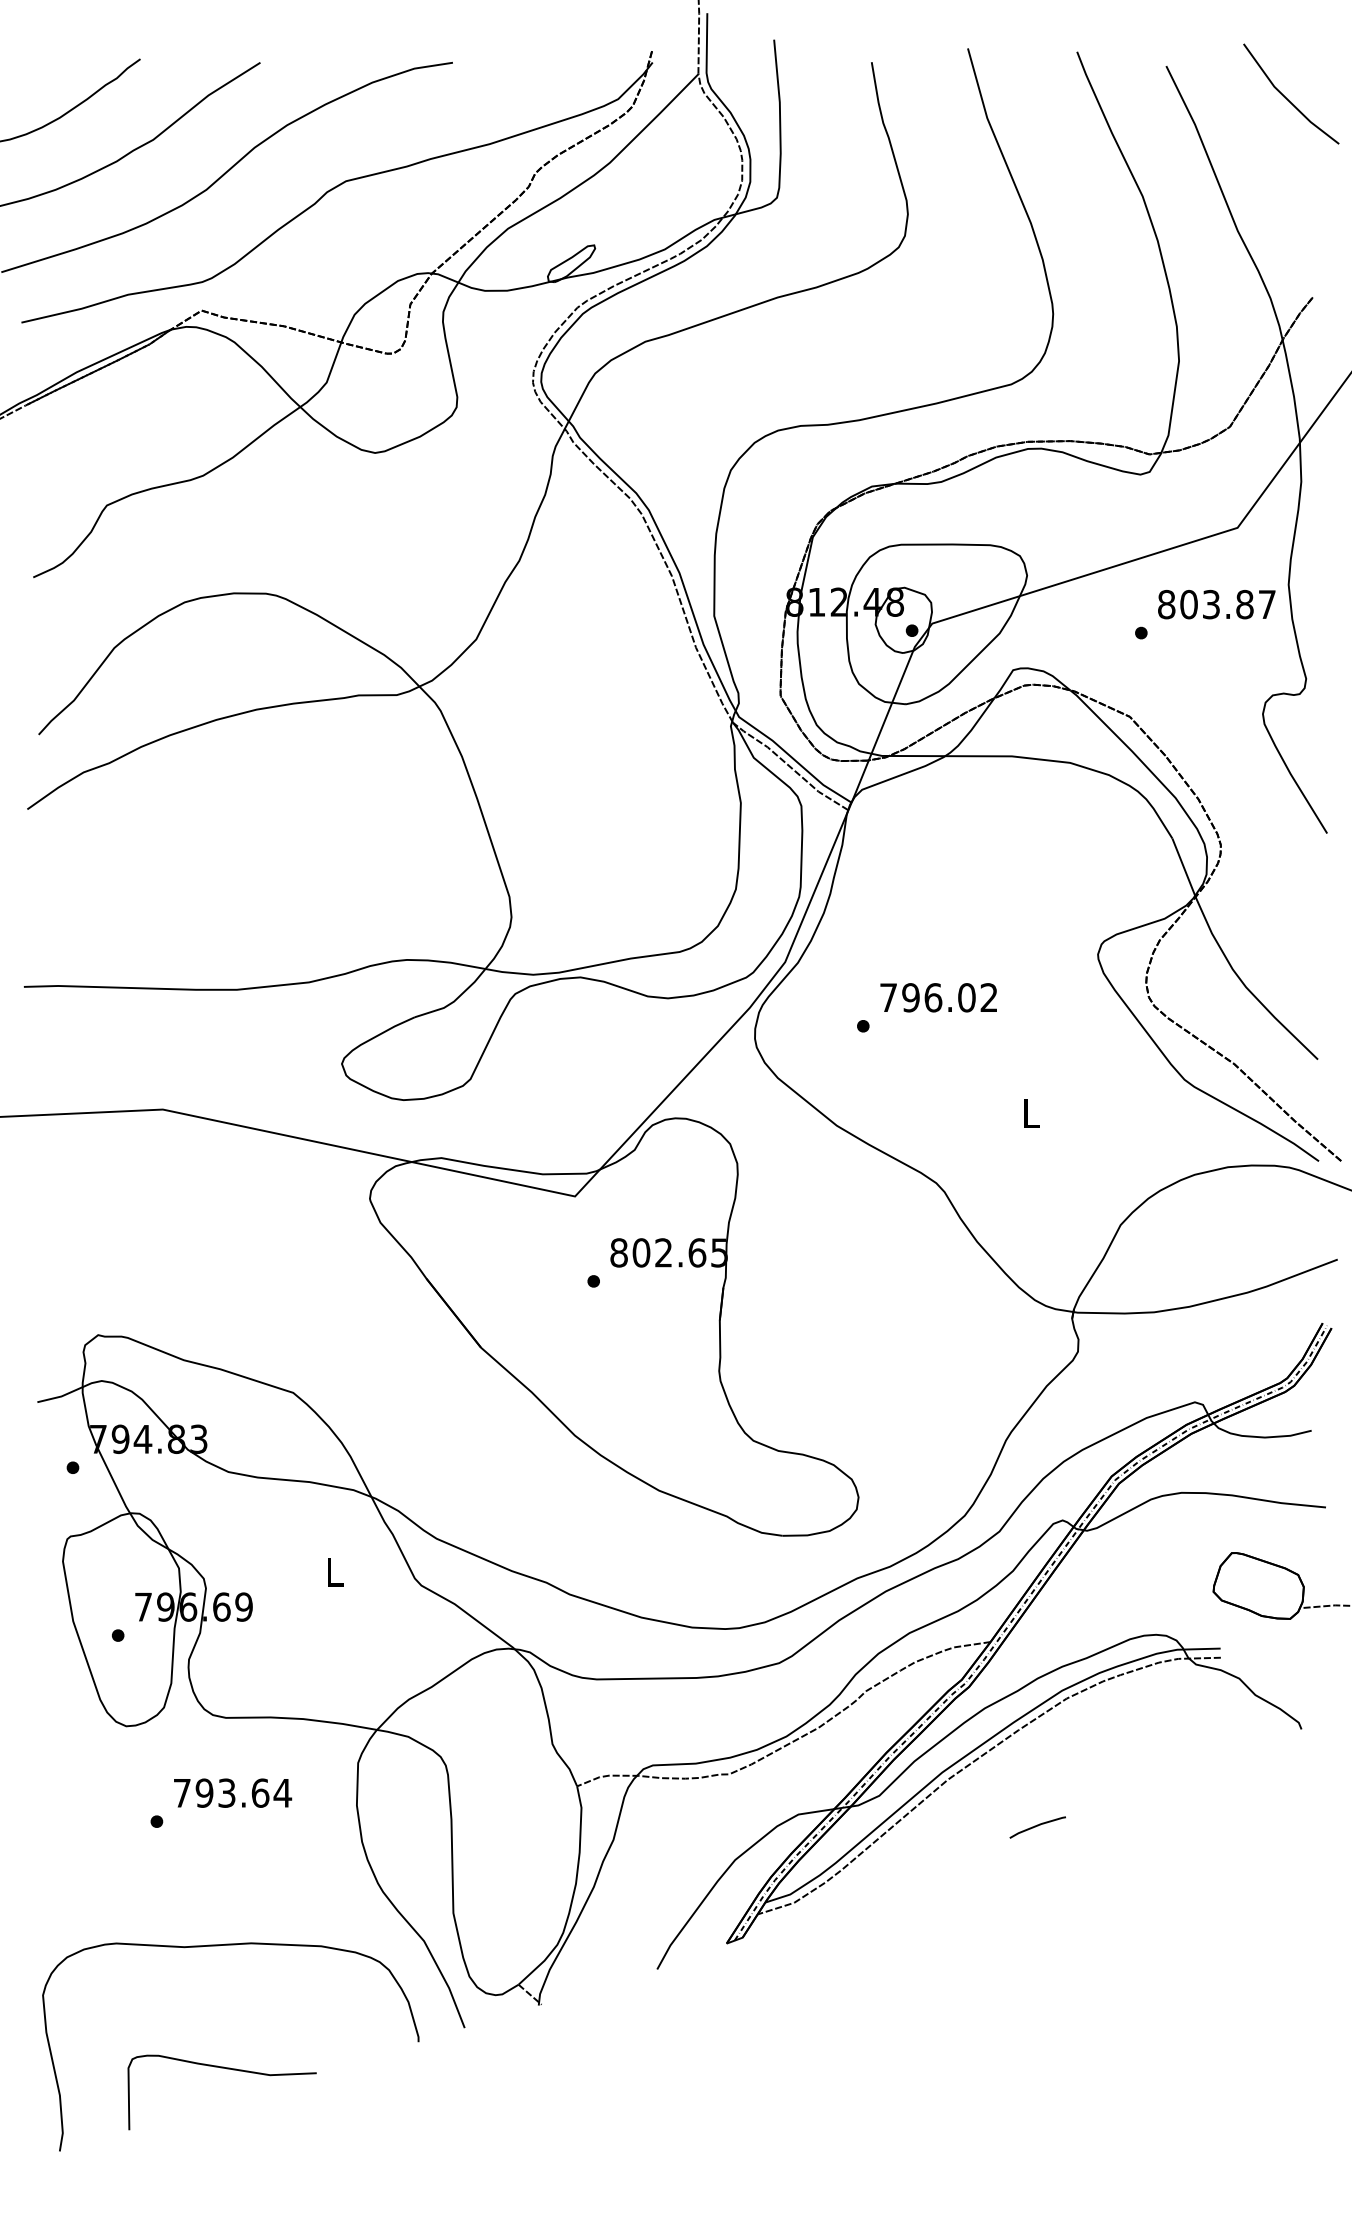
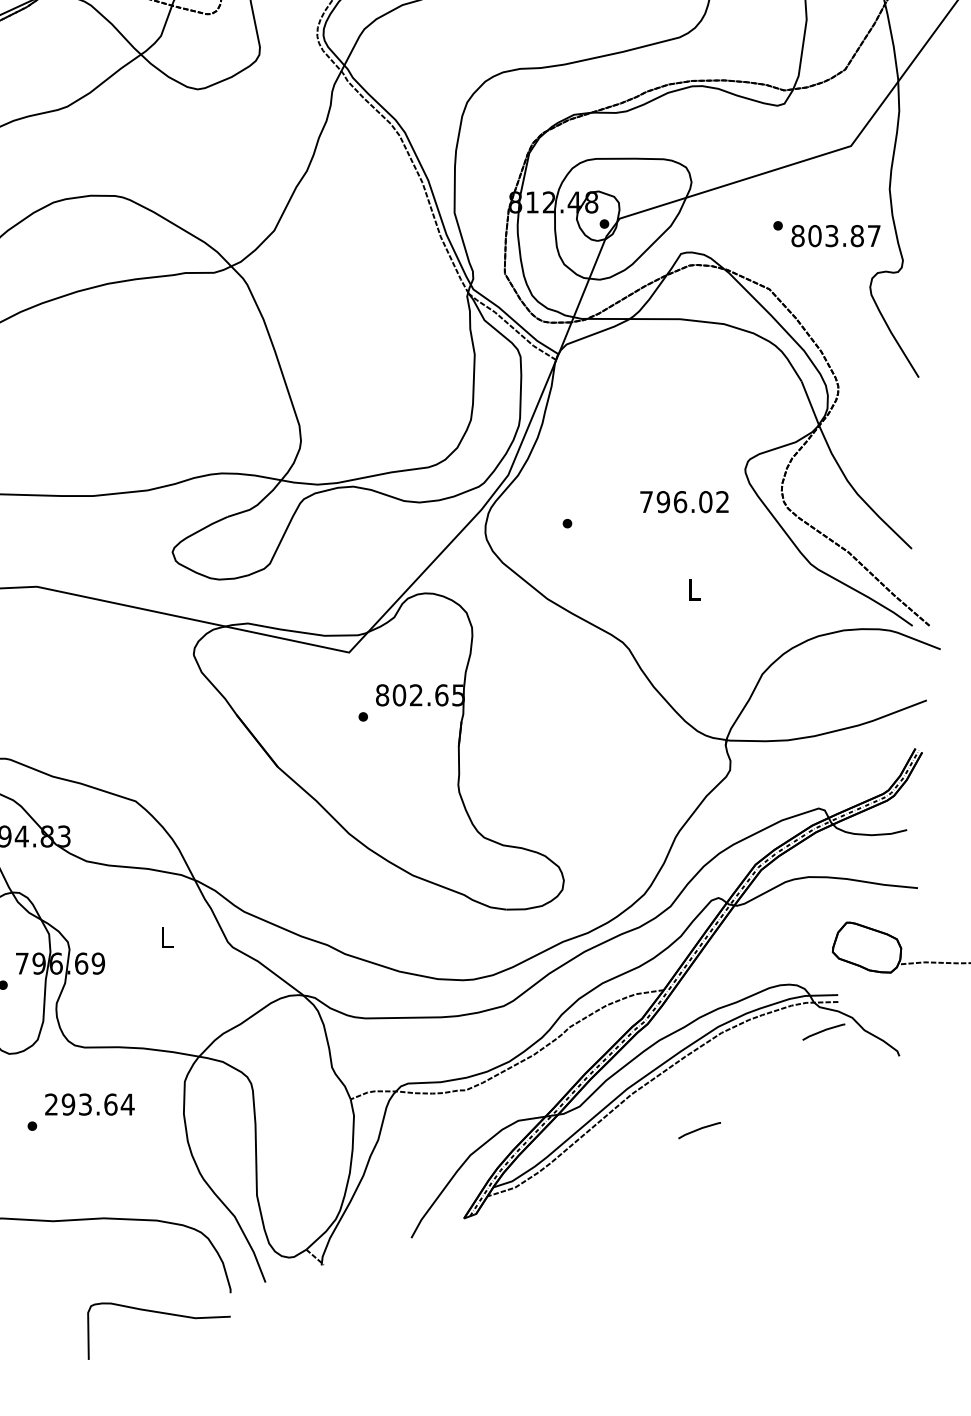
text: (1216, 604) -> (835, 235), moved
text: (938, 997) -> (684, 501), moved
line: (1201, 1696) -> (823, 1031), added
text: (181, 1792) -> (51, 1104), 793.64 -> 293.64
curve: (226, 2069) -> (162, 1313), moved

